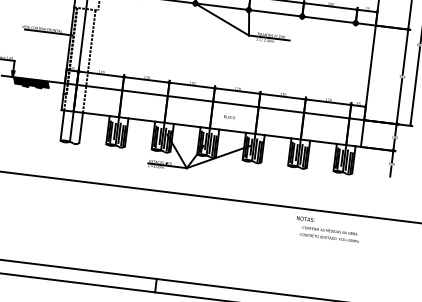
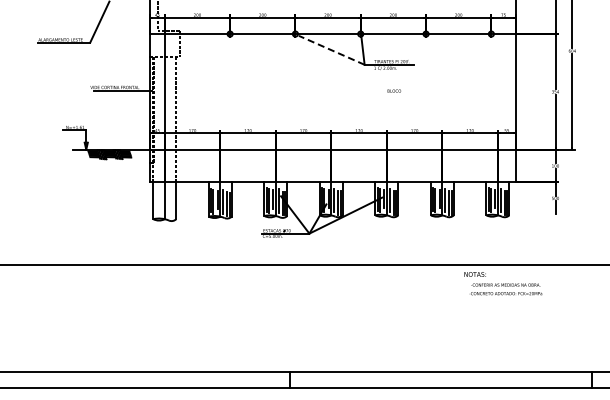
line: (223, 20) -> (331, 50), solid -> dashed
text: (228, 116) -> (393, 90), moved
text: (328, 229) -> (503, 283), moved

